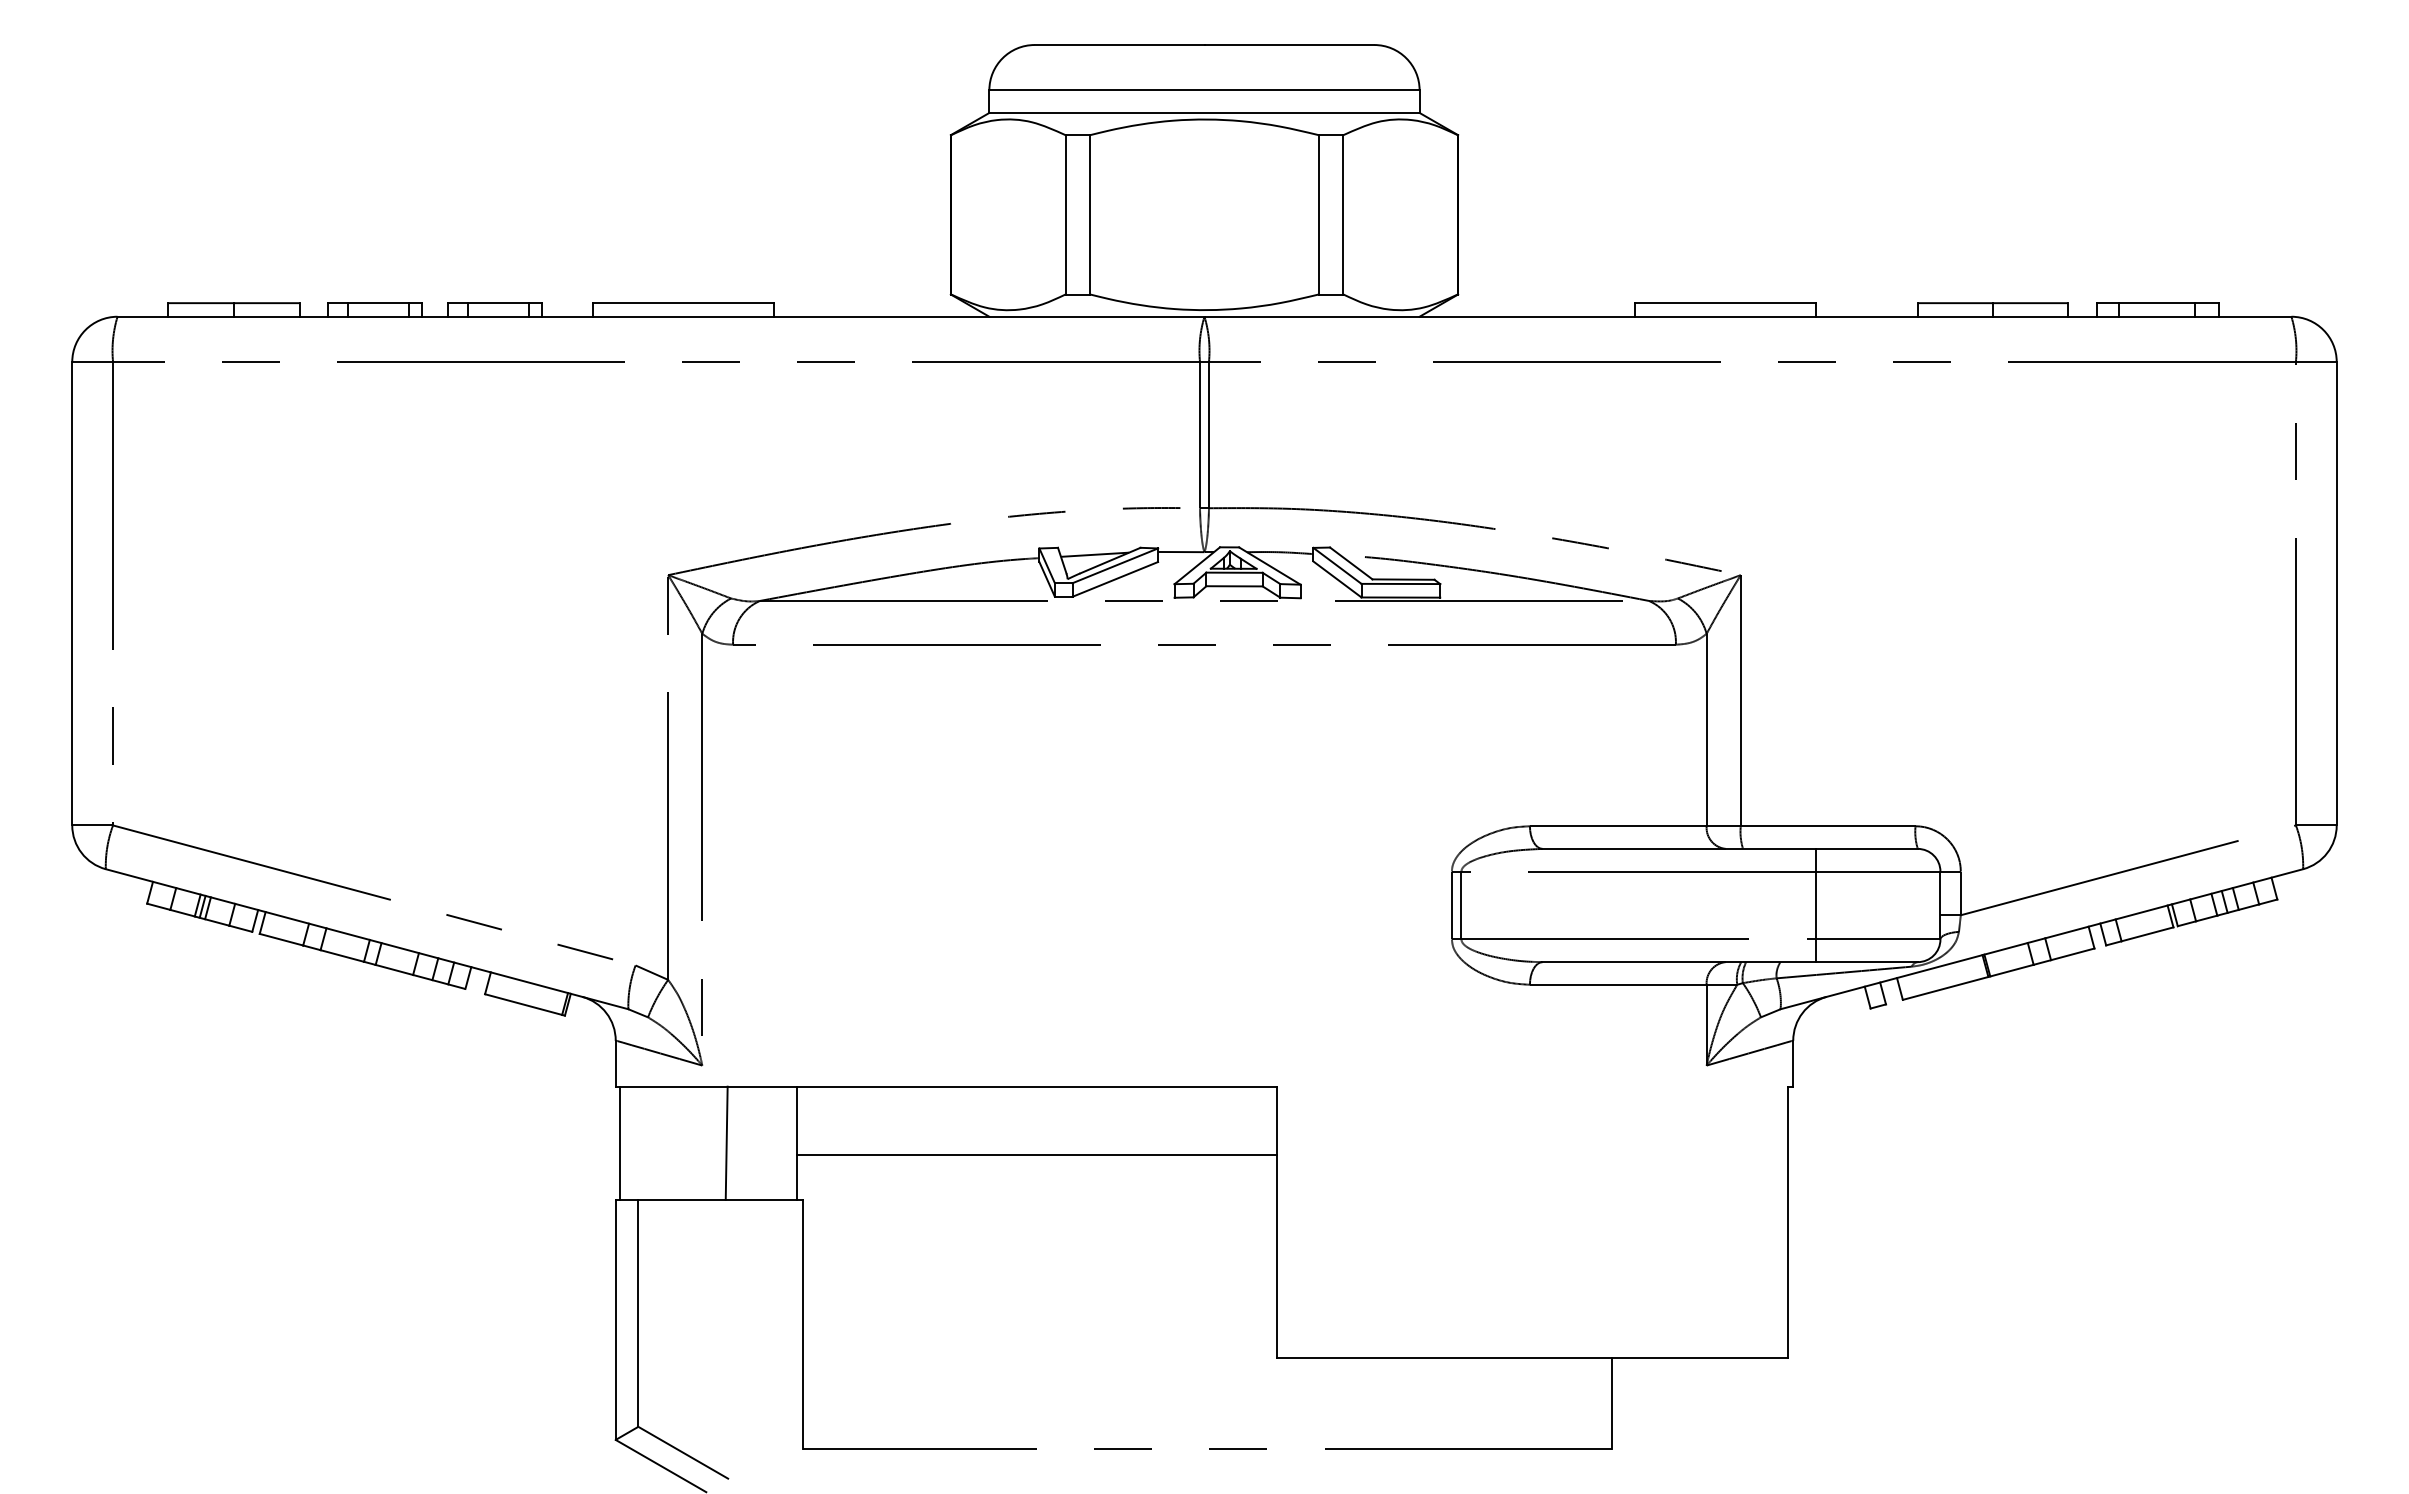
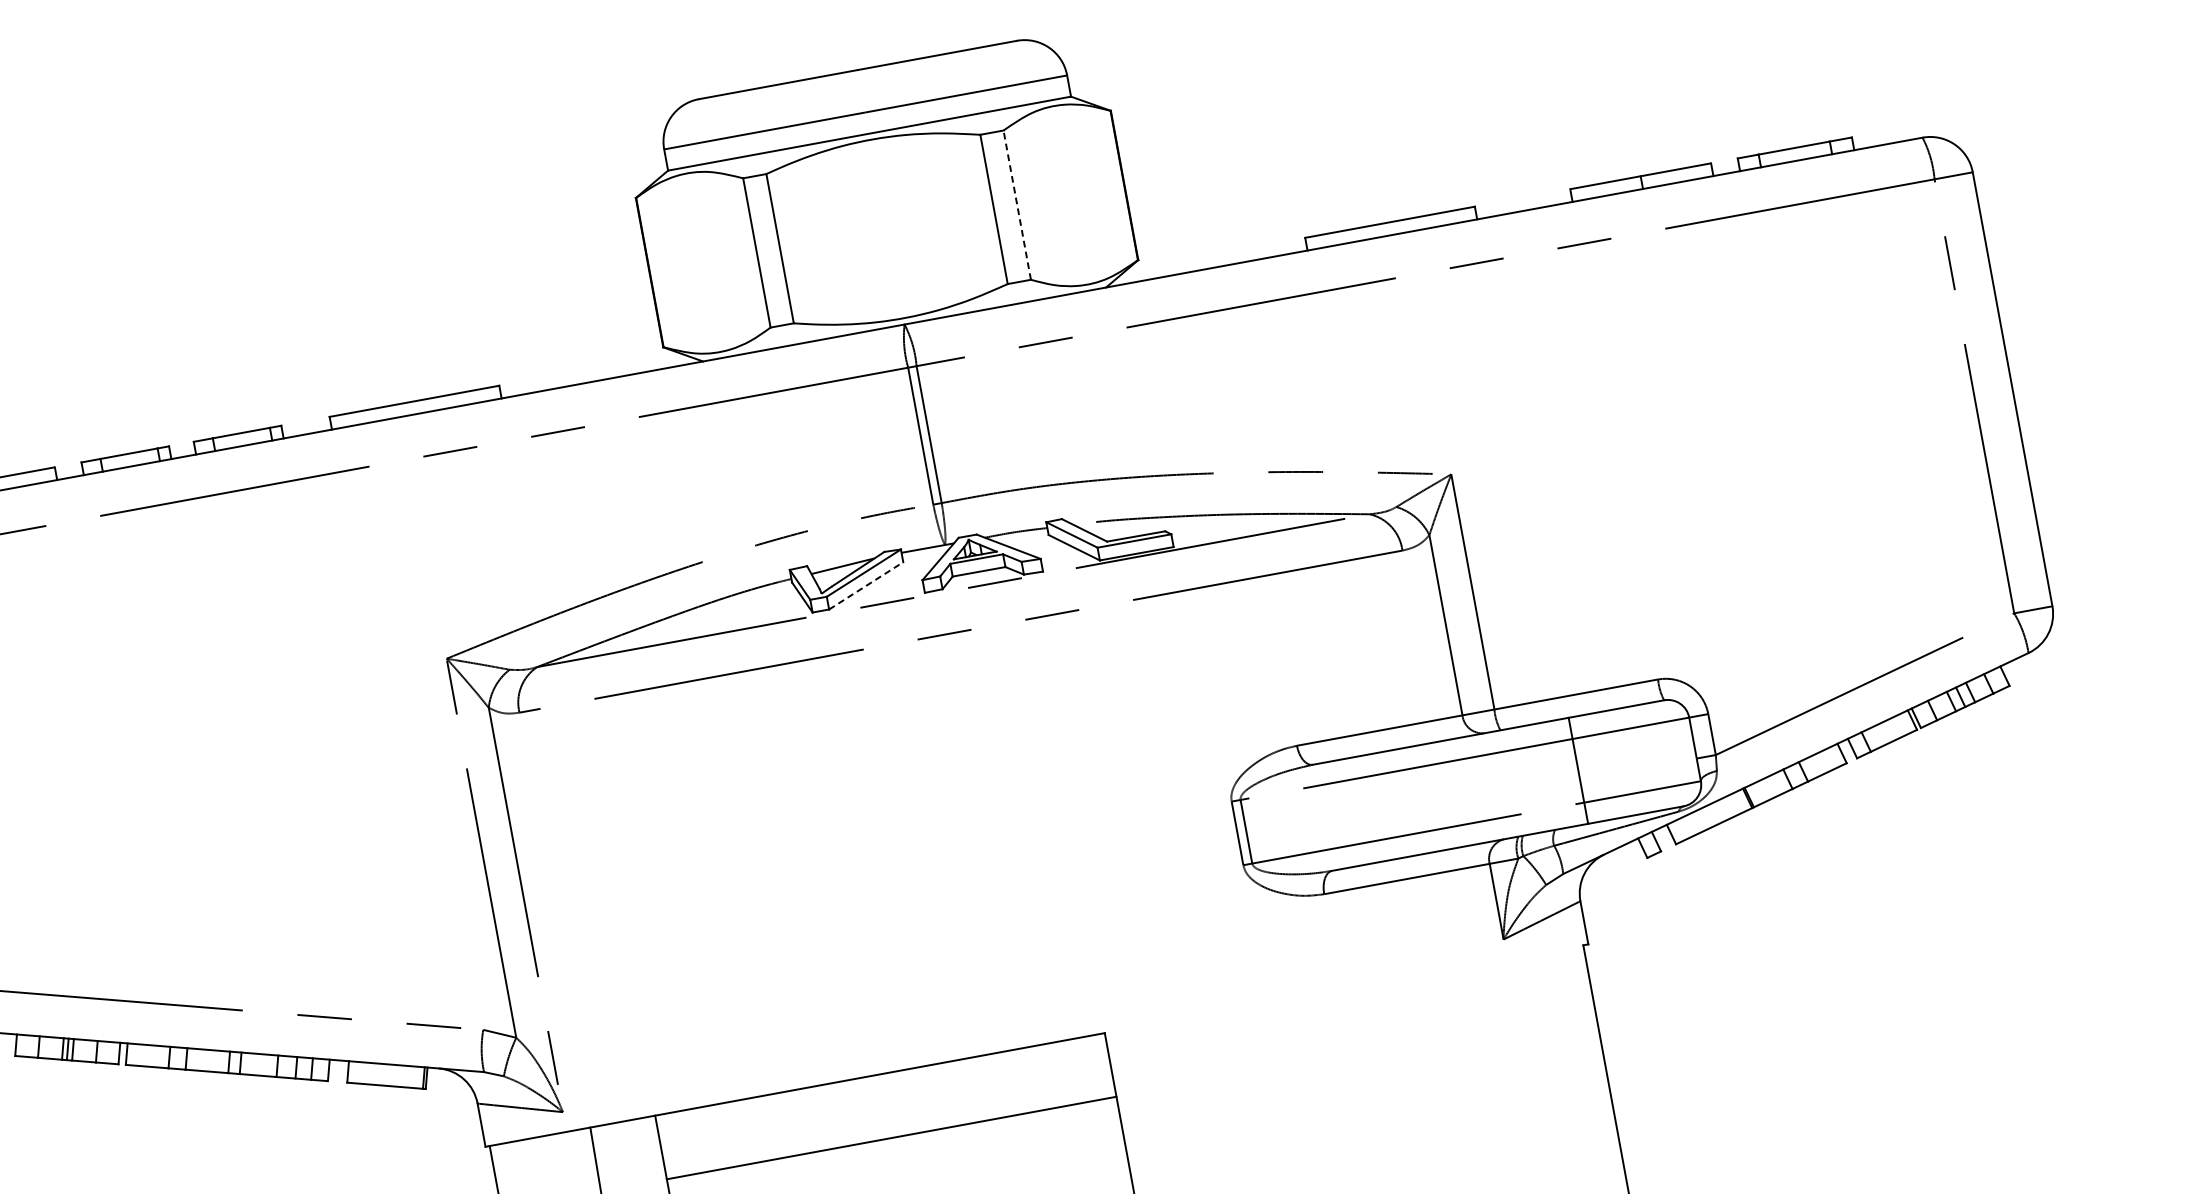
line: (1343, 214) -> (1017, 204), solid -> dashed
line: (1115, 579) -> (866, 585), solid -> dashed

